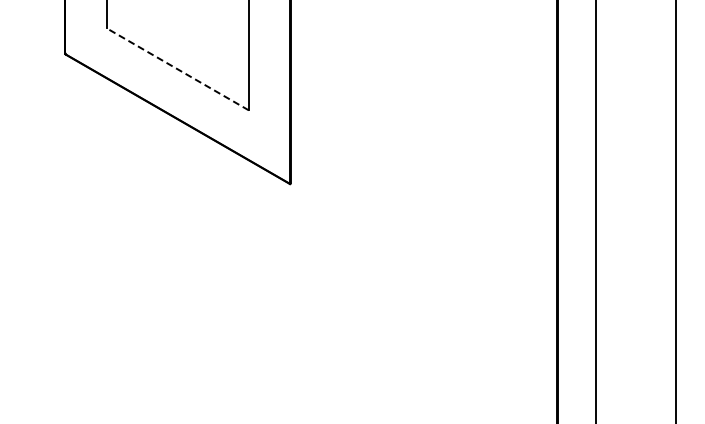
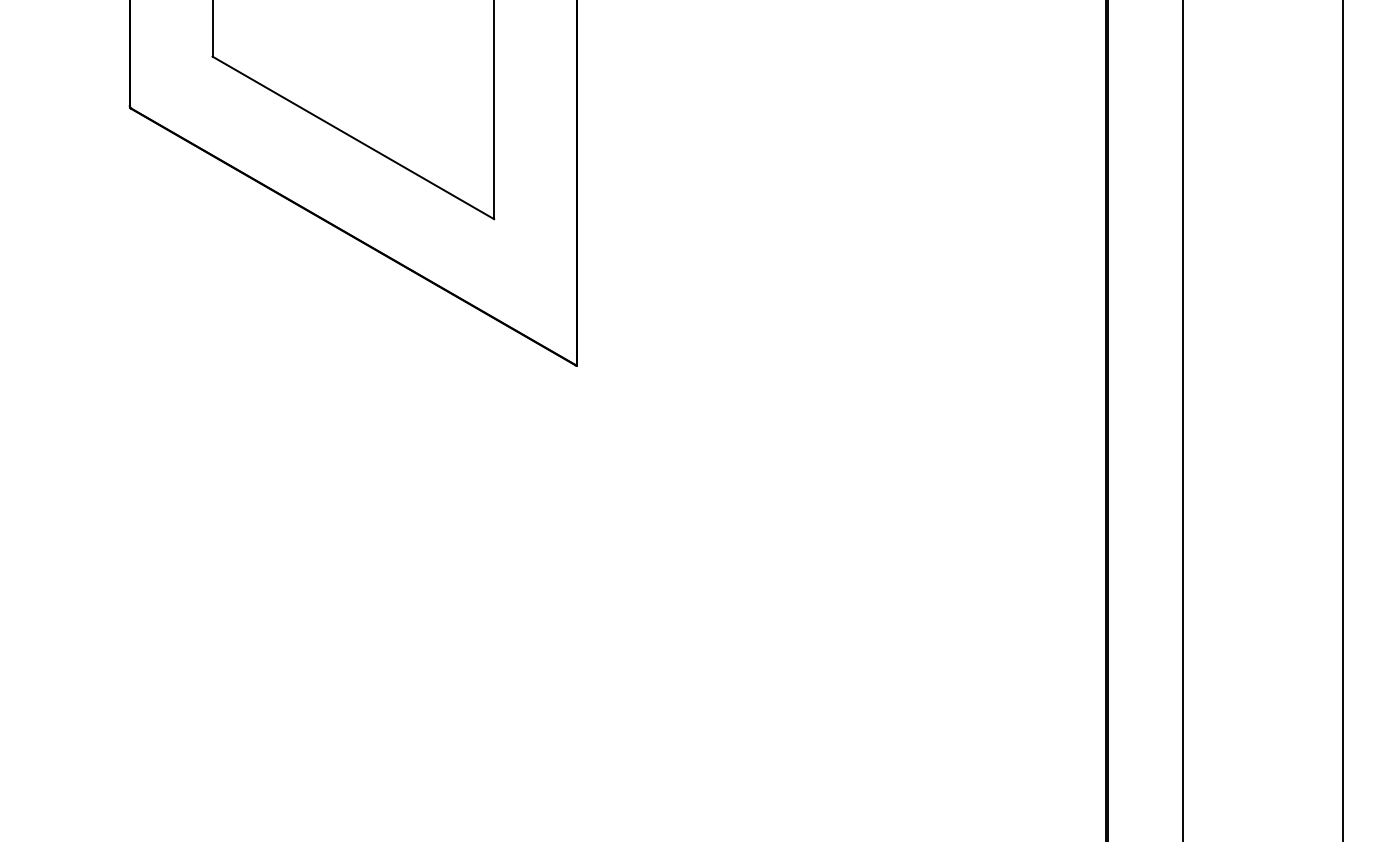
line: (177, 69) -> (352, 138), dashed -> solid

